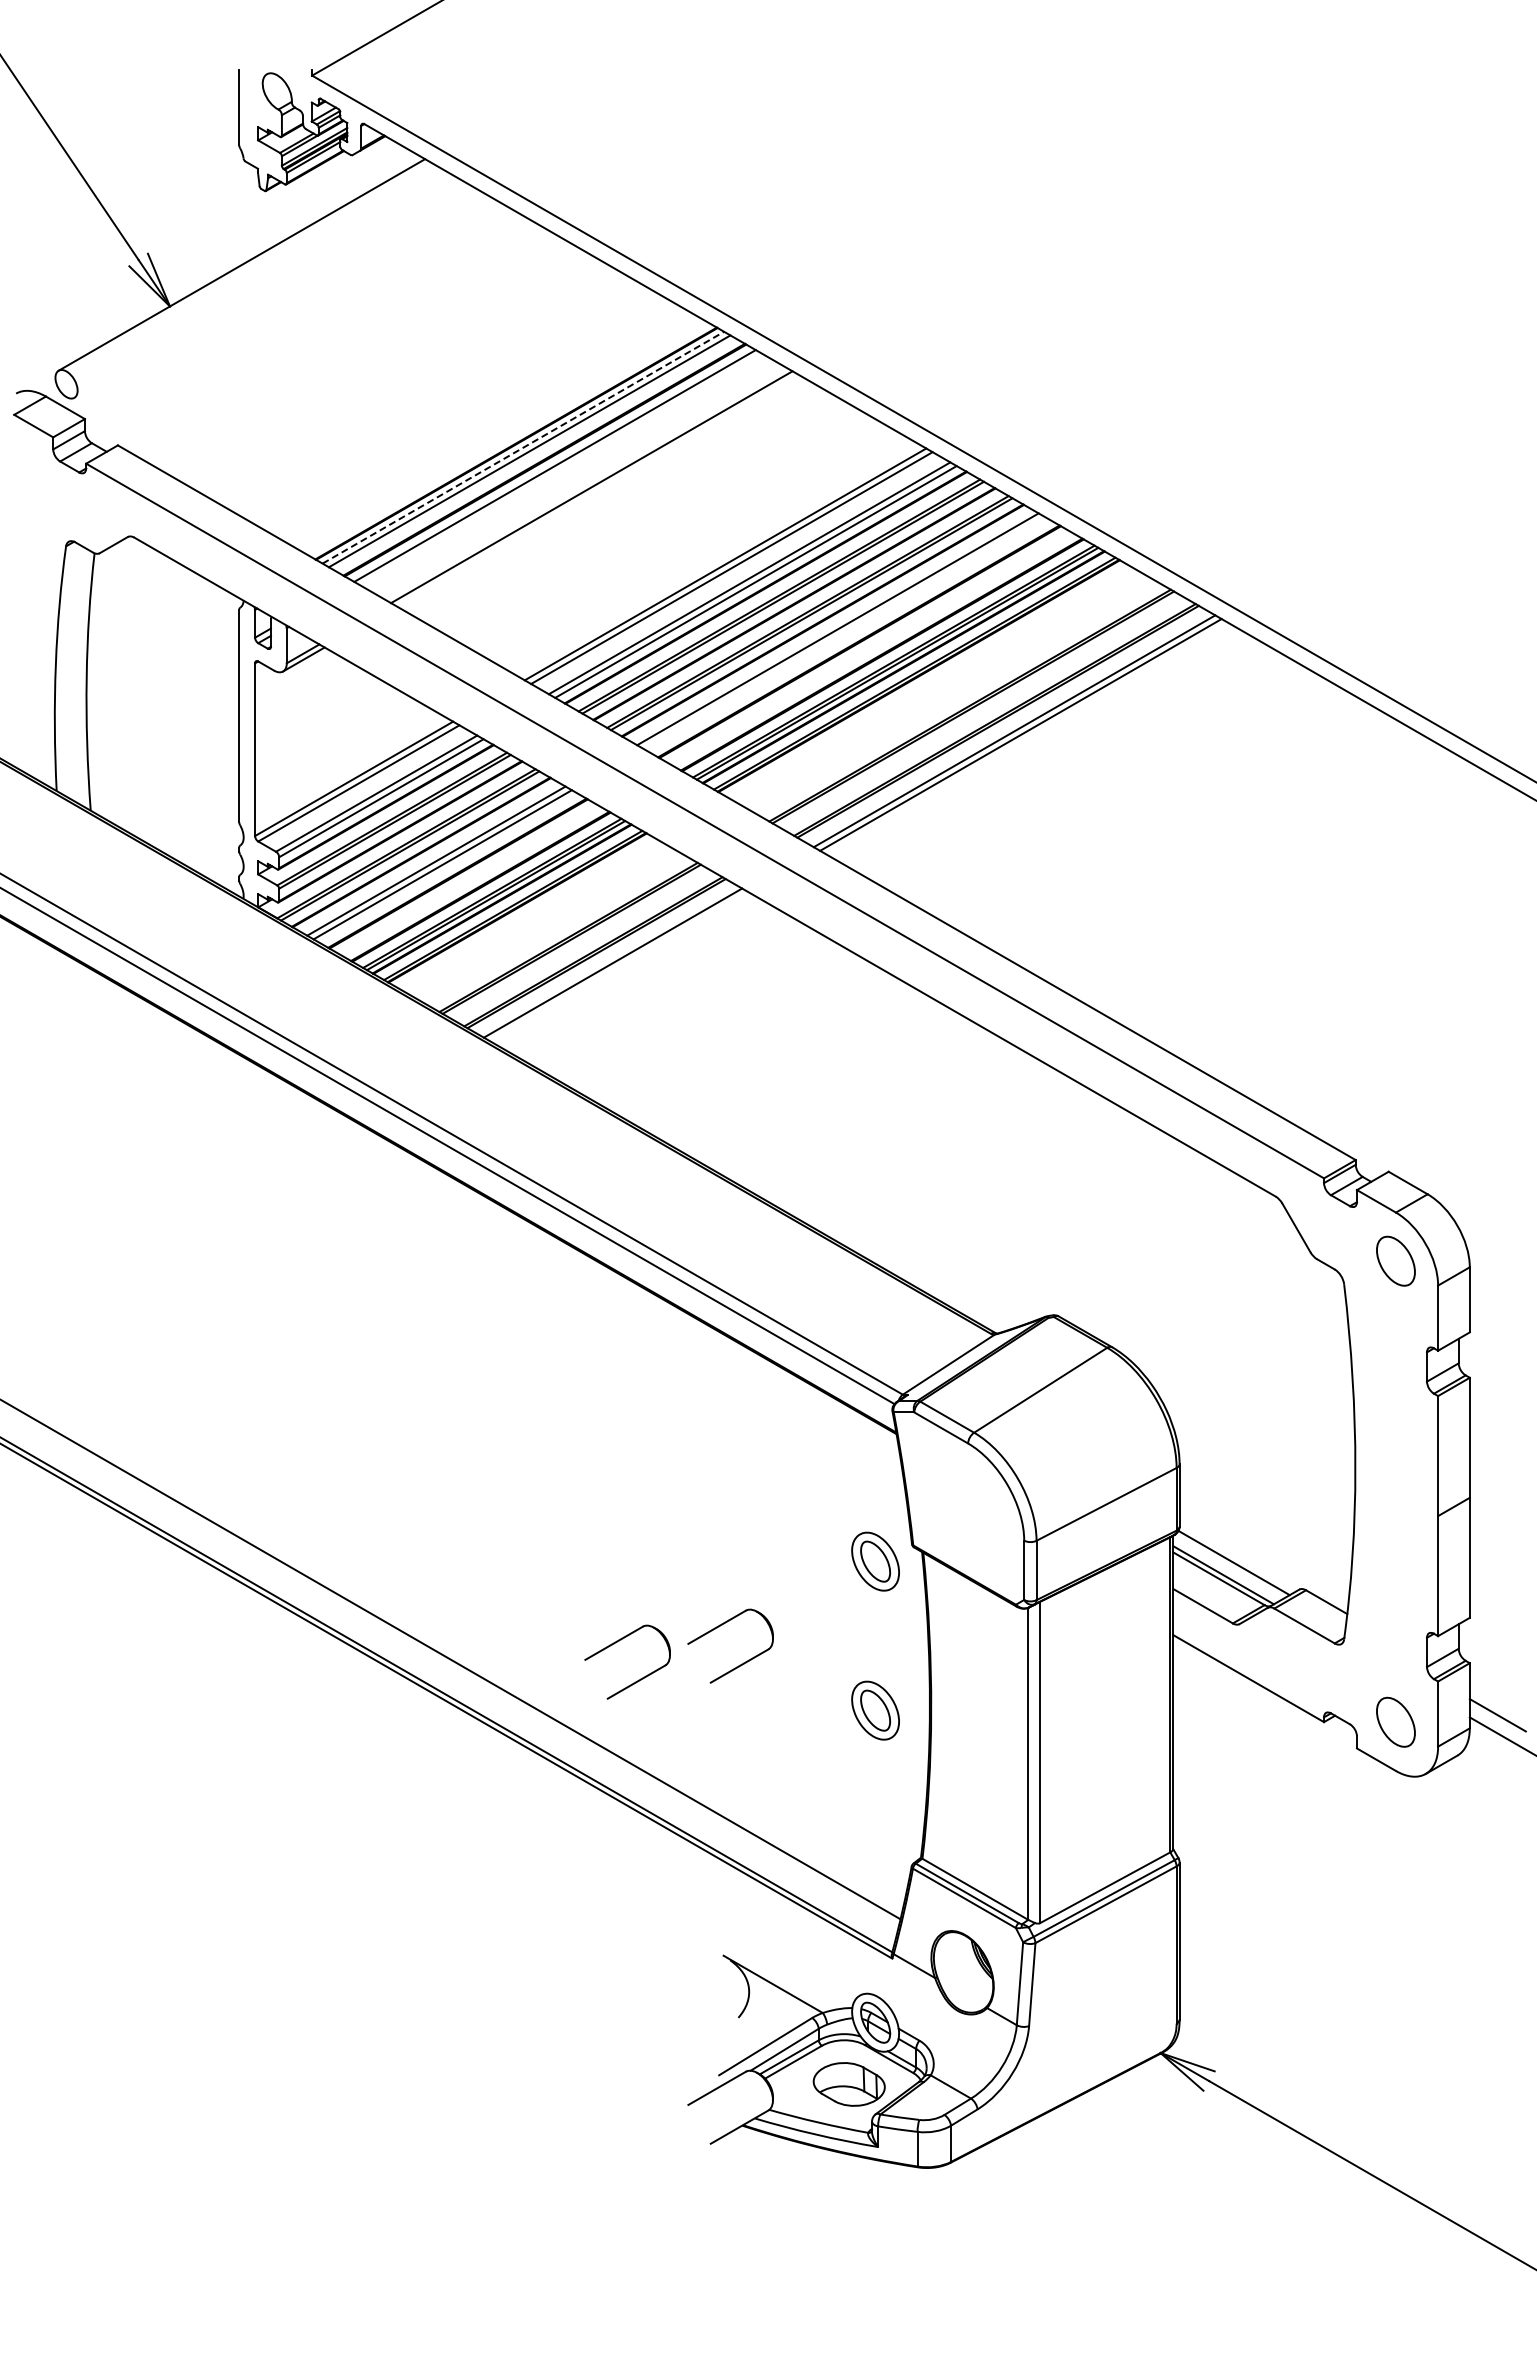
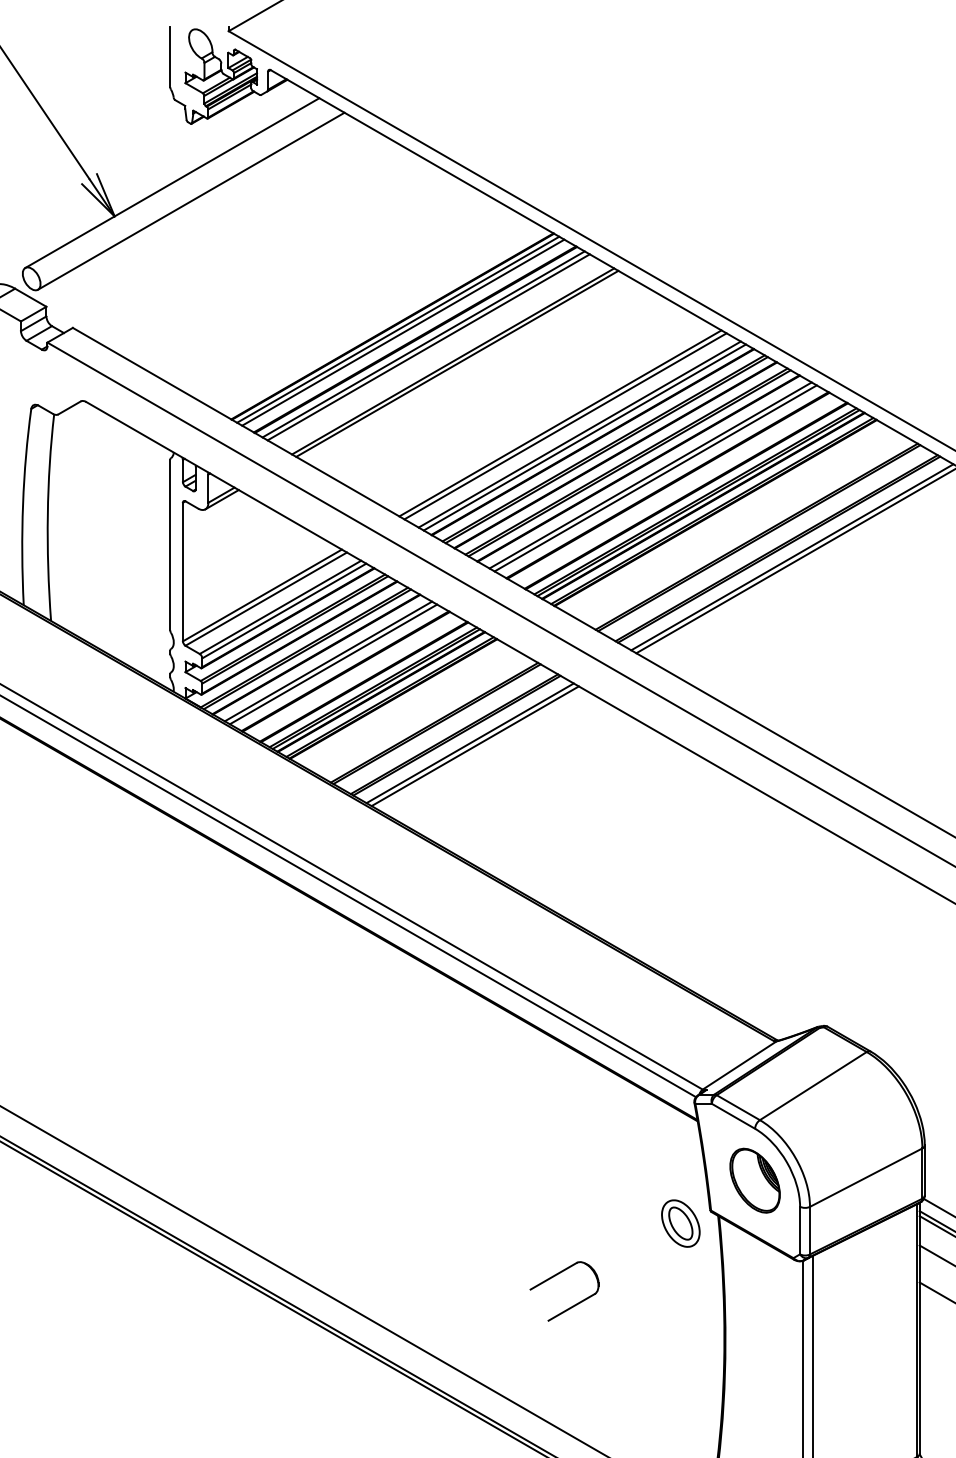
line: (265, 287) -> (191, 201), added
line: (523, 447) -> (398, 329), dashed -> solid
line: (561, 469) -> (428, 347), added
line: (596, 490) -> (456, 364), added
line: (844, 632) -> (655, 478), added
line: (619, 966) -> (475, 746), added
part: (967, 1507) -> (754, 1180), added
part: (638, 1679) -> (490, 1318), removed
part: (875, 1710) -> (680, 1343), removed

